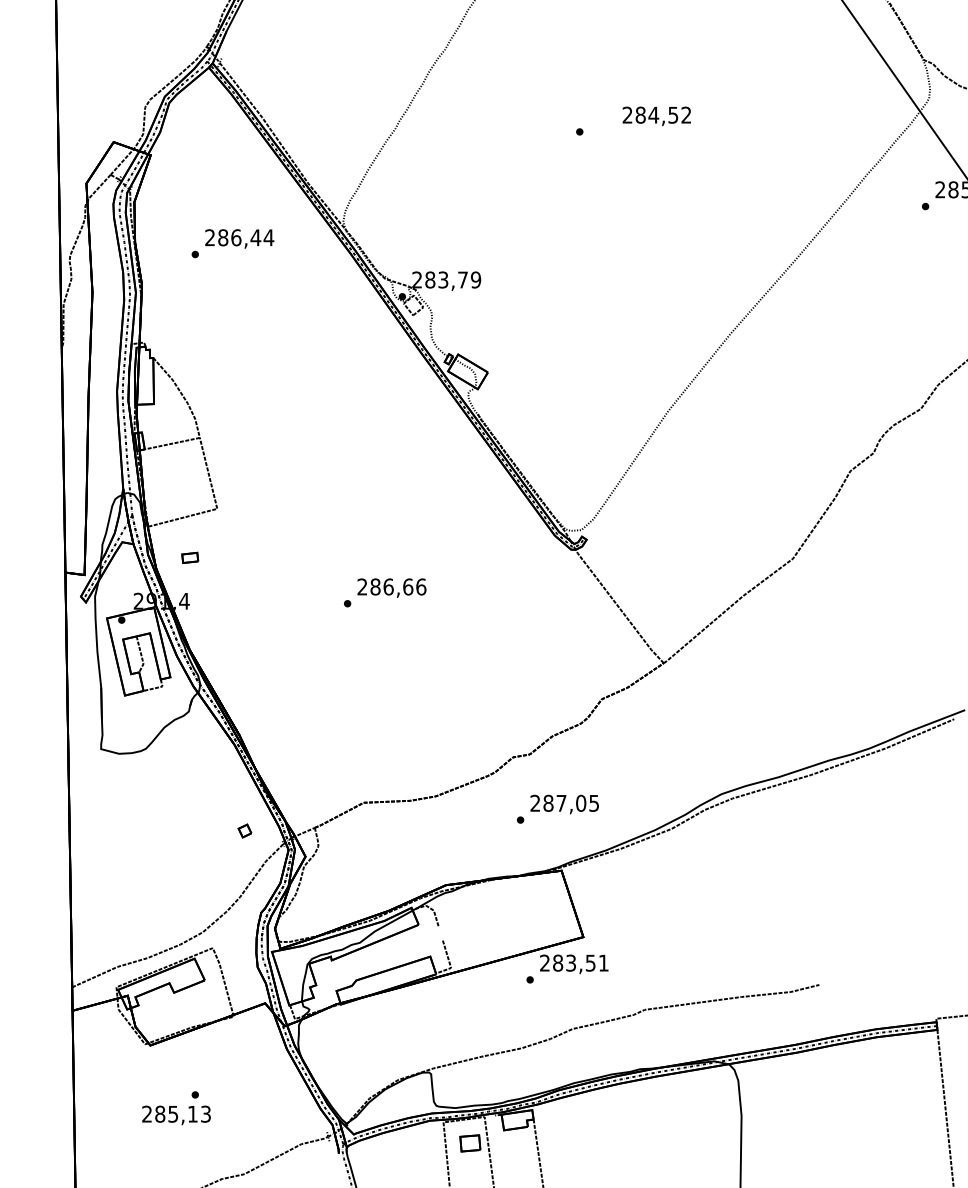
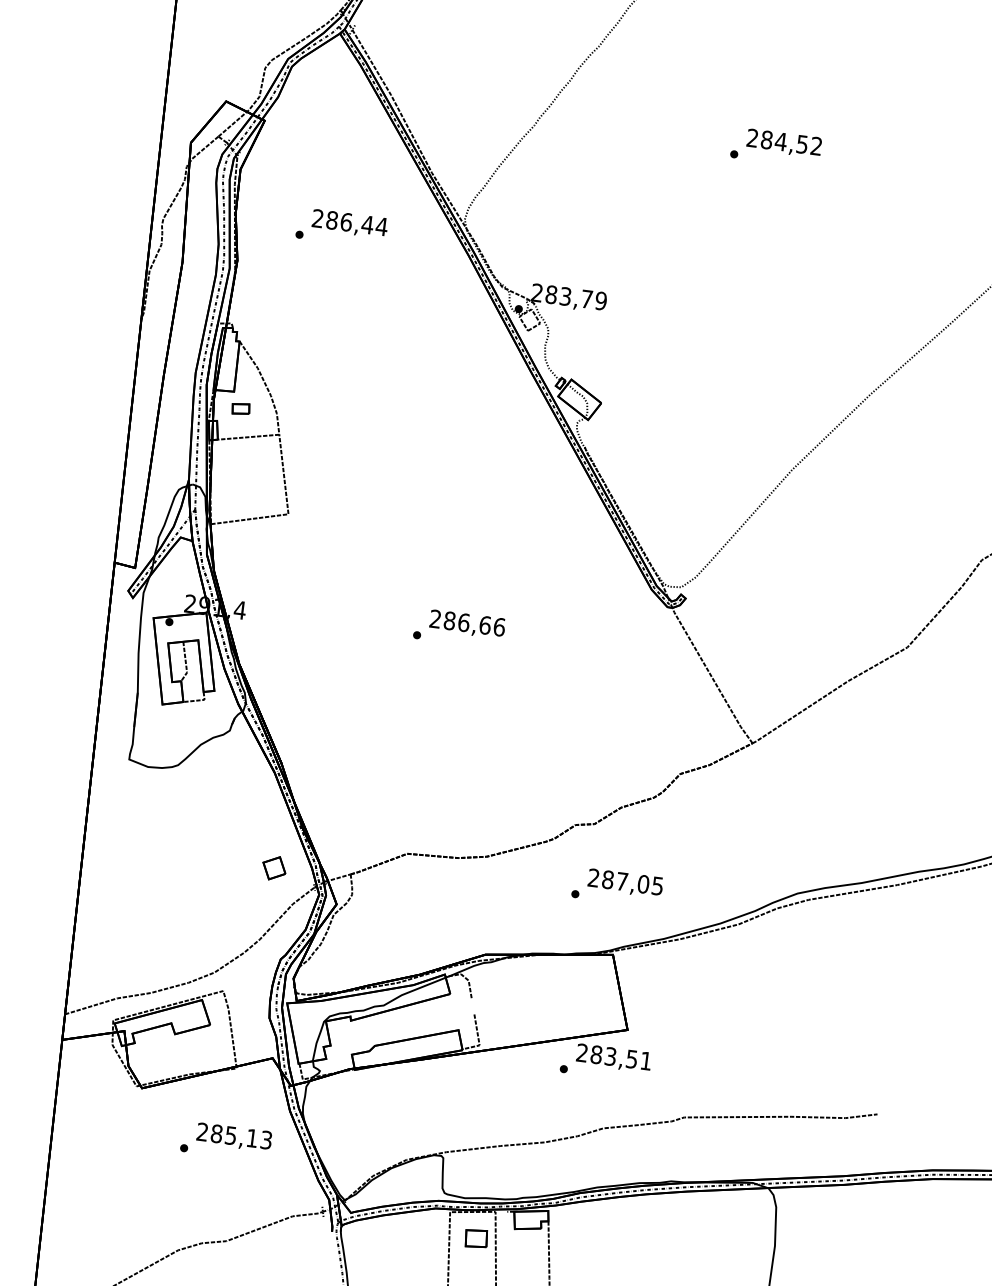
text: (656, 116) -> (783, 143), moved
part: (190, 557) -> (241, 408), moved
part: (244, 830) -> (273, 867), size x1.67
text: (176, 1115) -> (234, 1137), moved

